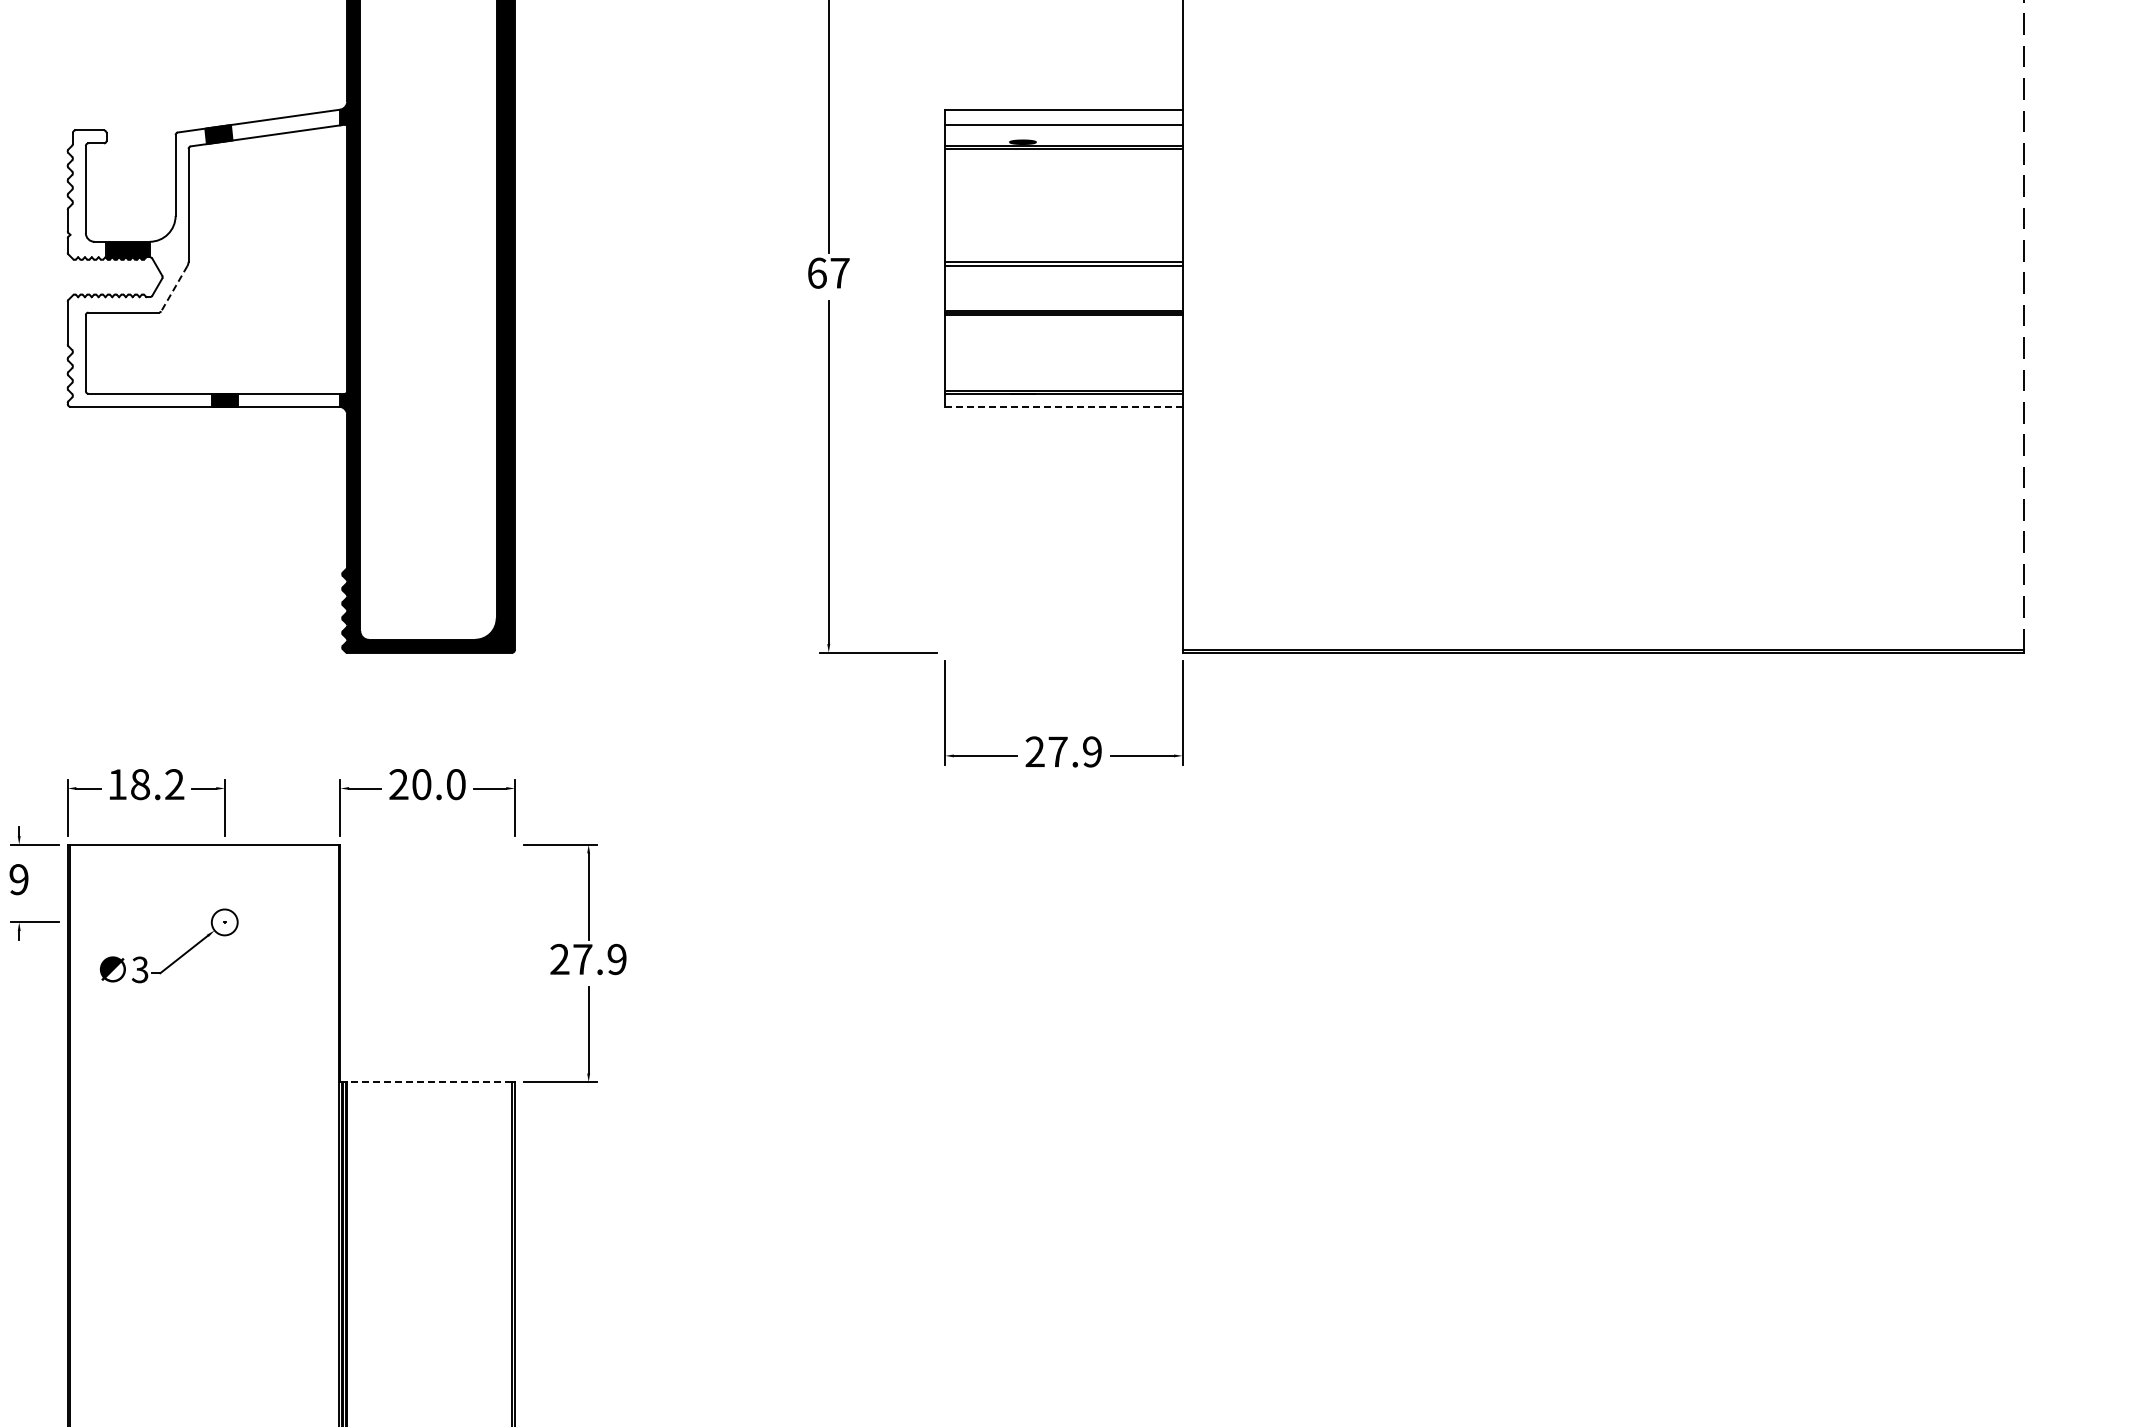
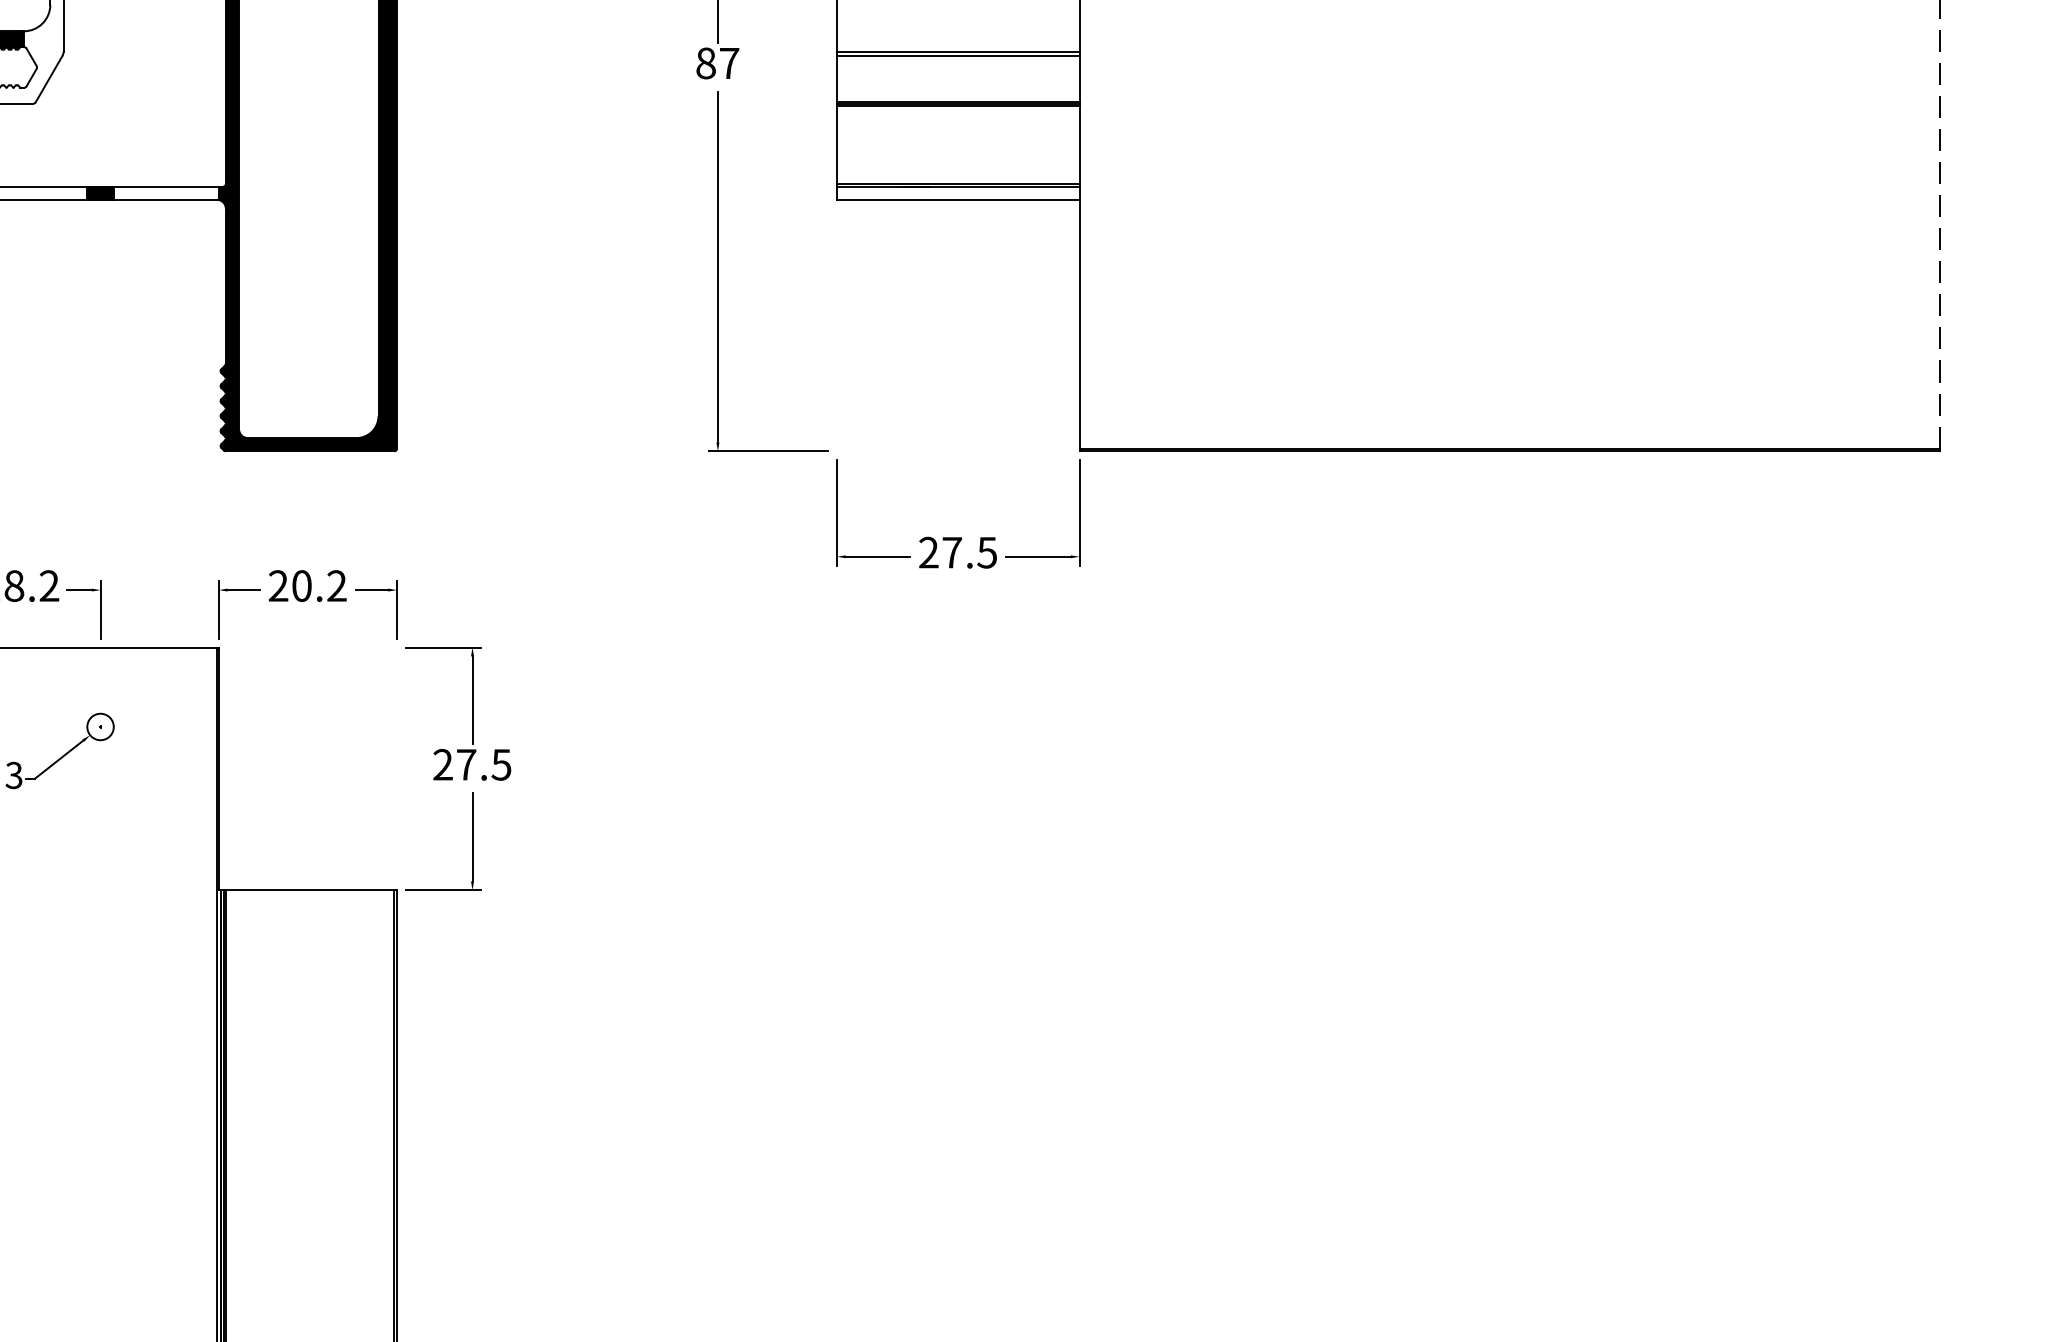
text: (816, 272) -> (705, 62), 67 -> 87
line: (174, 289) -> (49, 80), dashed -> solid
line: (1063, 406) -> (957, 199), dashed -> solid
text: (1091, 751) -> (986, 552), 27.9 -> 27.5
text: (455, 784) -> (336, 586), 20.0 -> 20.2
text: (616, 959) -> (500, 764), 27.9 -> 27.5
line: (429, 1082) -> (309, 890), dashed -> solid

